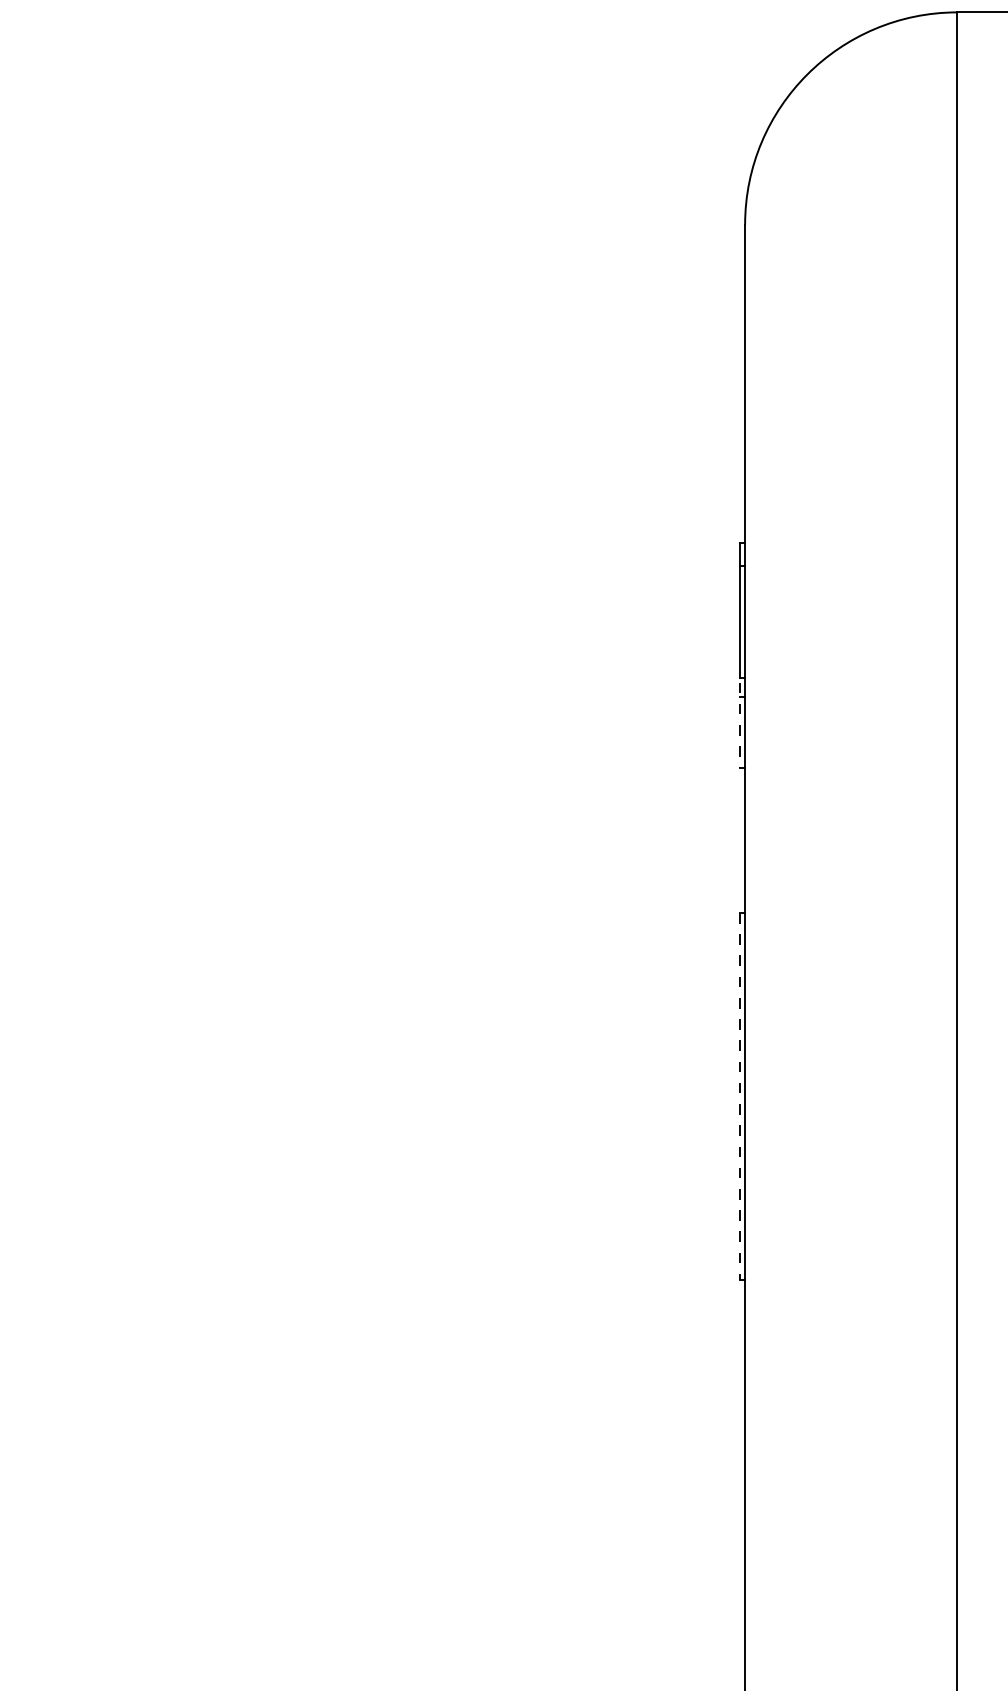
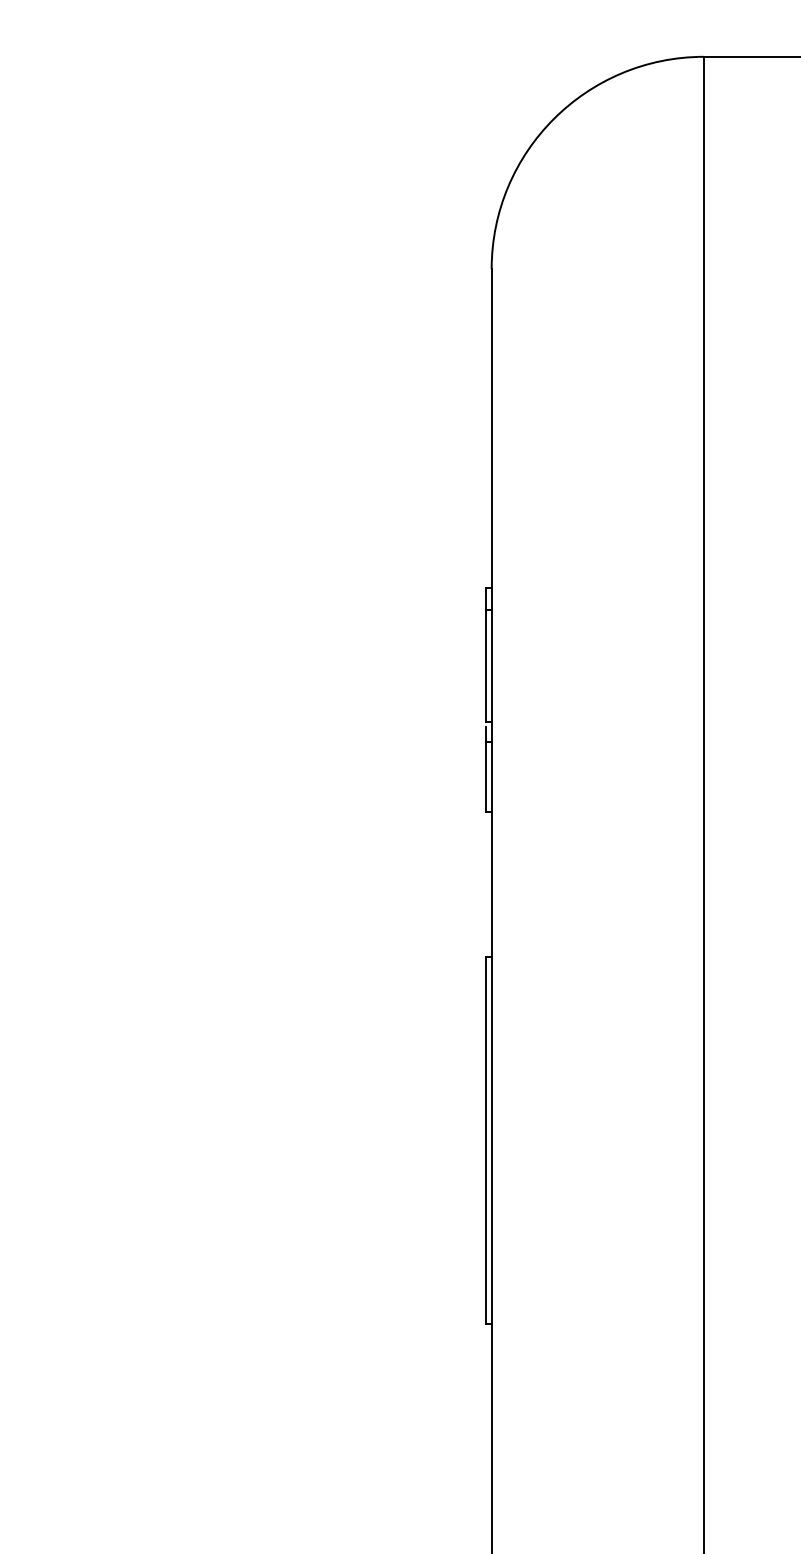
line: (739, 725) -> (486, 769), dashed -> solid
line: (739, 1096) -> (486, 1140), dashed -> solid

